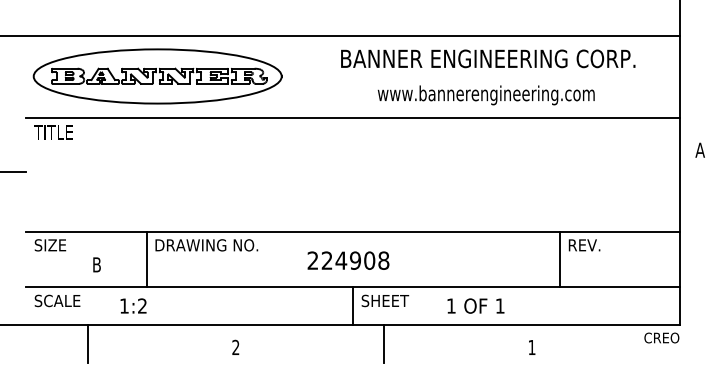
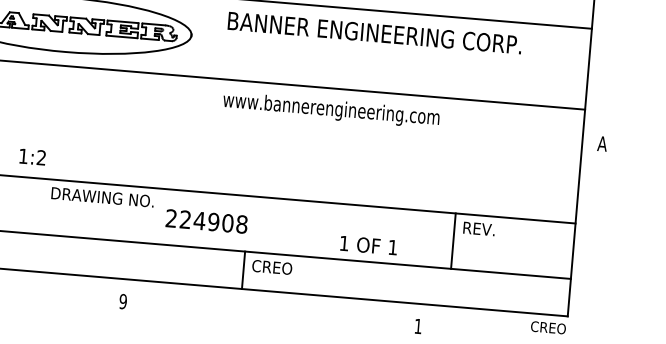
text: (488, 58) -> (375, 32), moved
text: (485, 95) -> (330, 110), moved
line: (146, 259) -> (41, 206), removed
text: (348, 260) -> (206, 221), moved
text: (385, 300) -> (276, 267), SHEET -> CREO
text: (133, 305) -> (32, 156), moved
text: (475, 305) -> (368, 244), moved
line: (384, 343) -> (271, 310), removed
text: (235, 347) -> (122, 301), 2 -> 9

